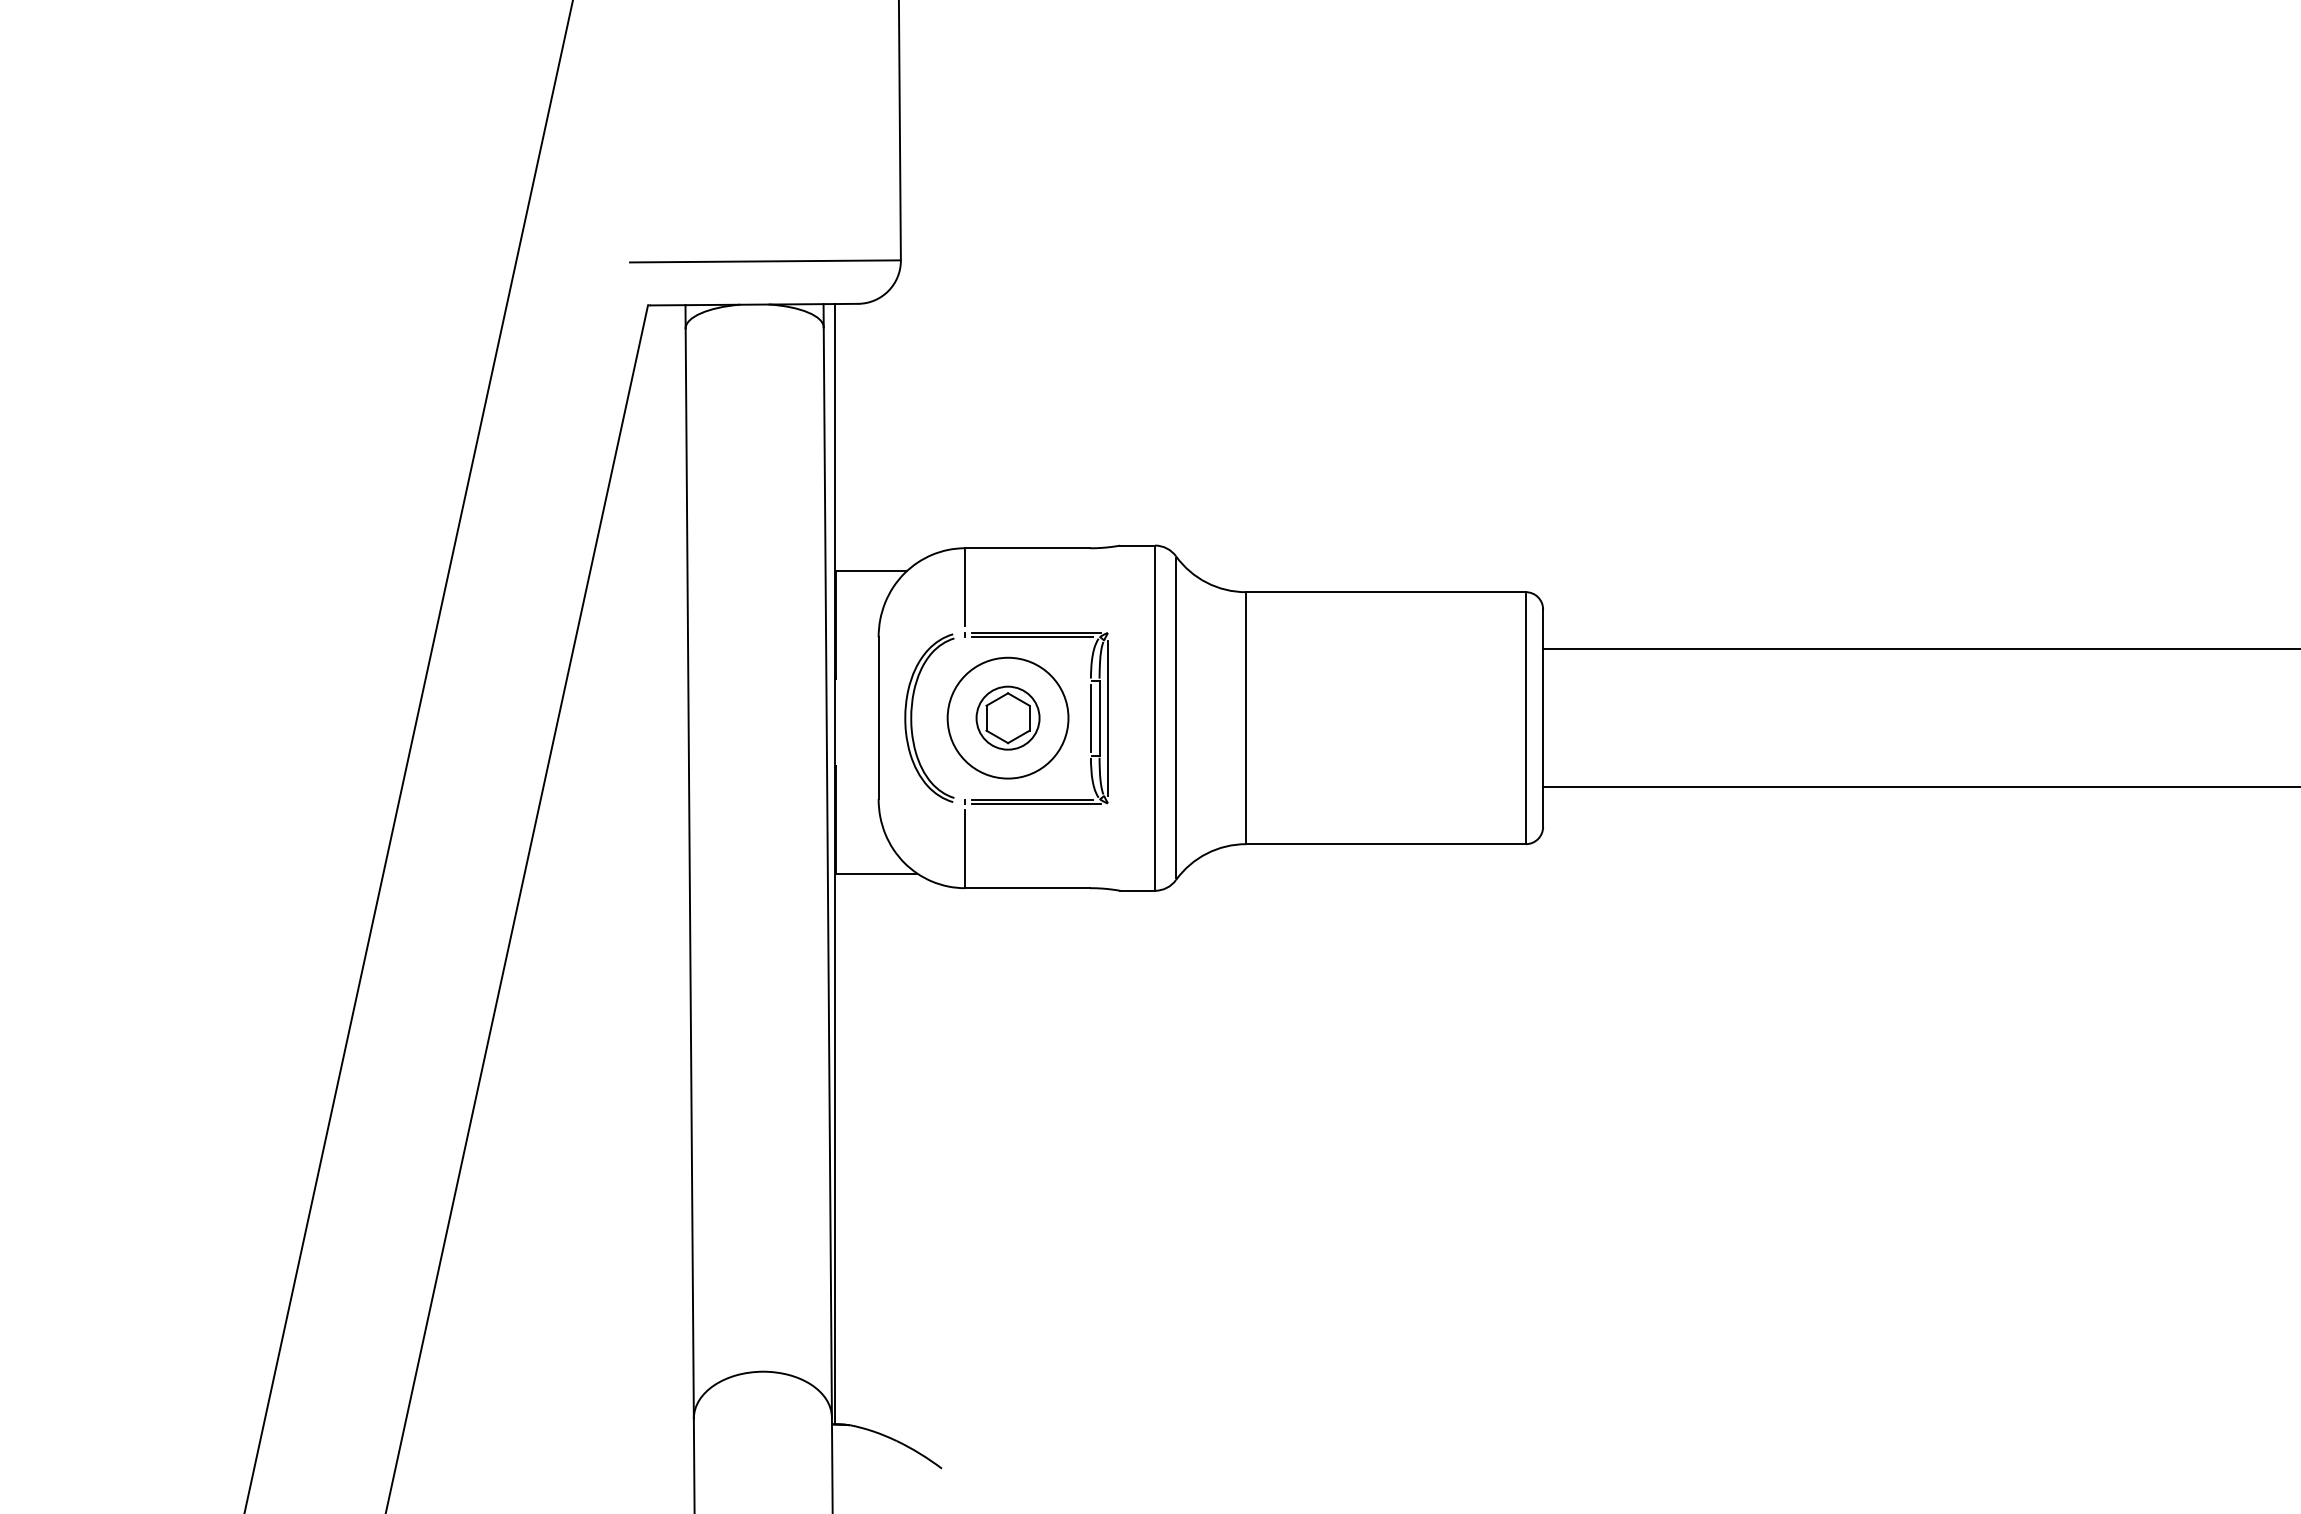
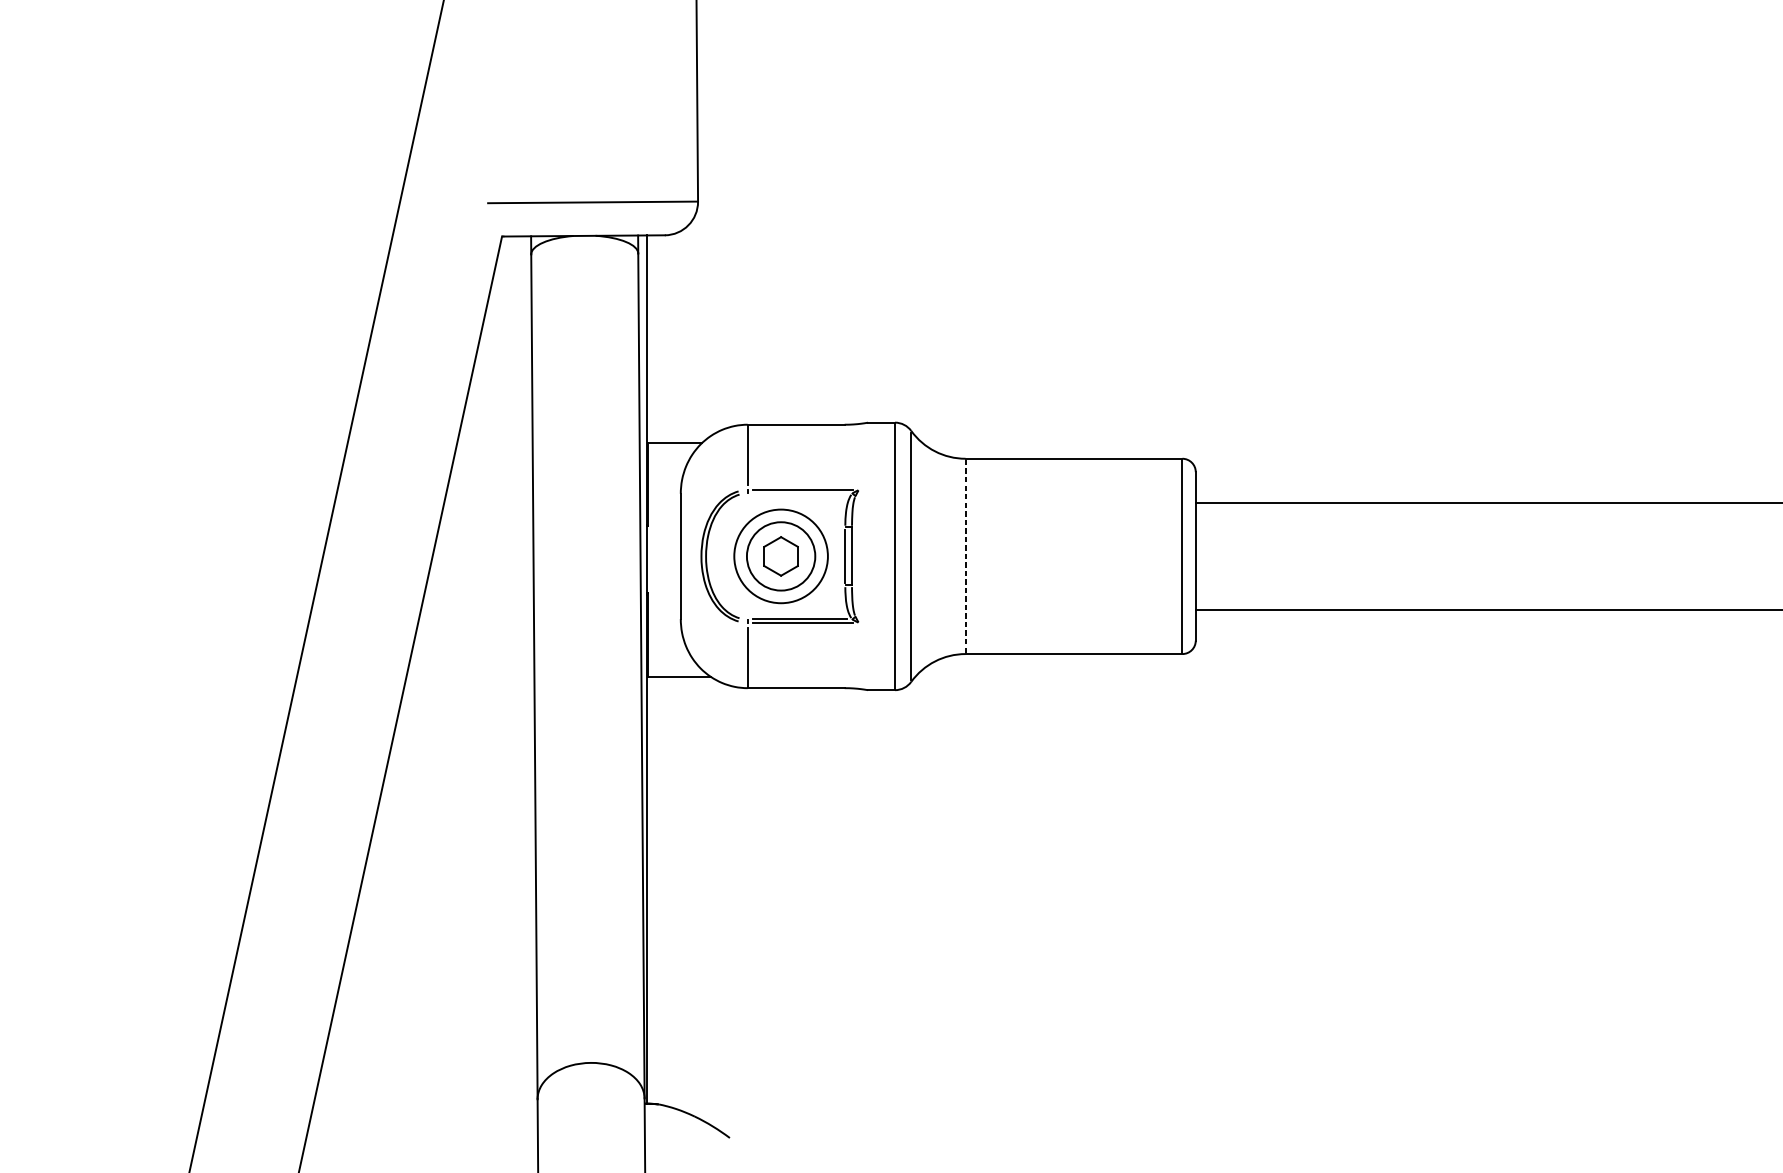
line: (1032, 636) -> (800, 493), removed
circle: (1007, 717) -> (780, 555), size x1.4
line: (1108, 717) -> (858, 555), removed
line: (1246, 718) -> (965, 556), solid -> dashed

